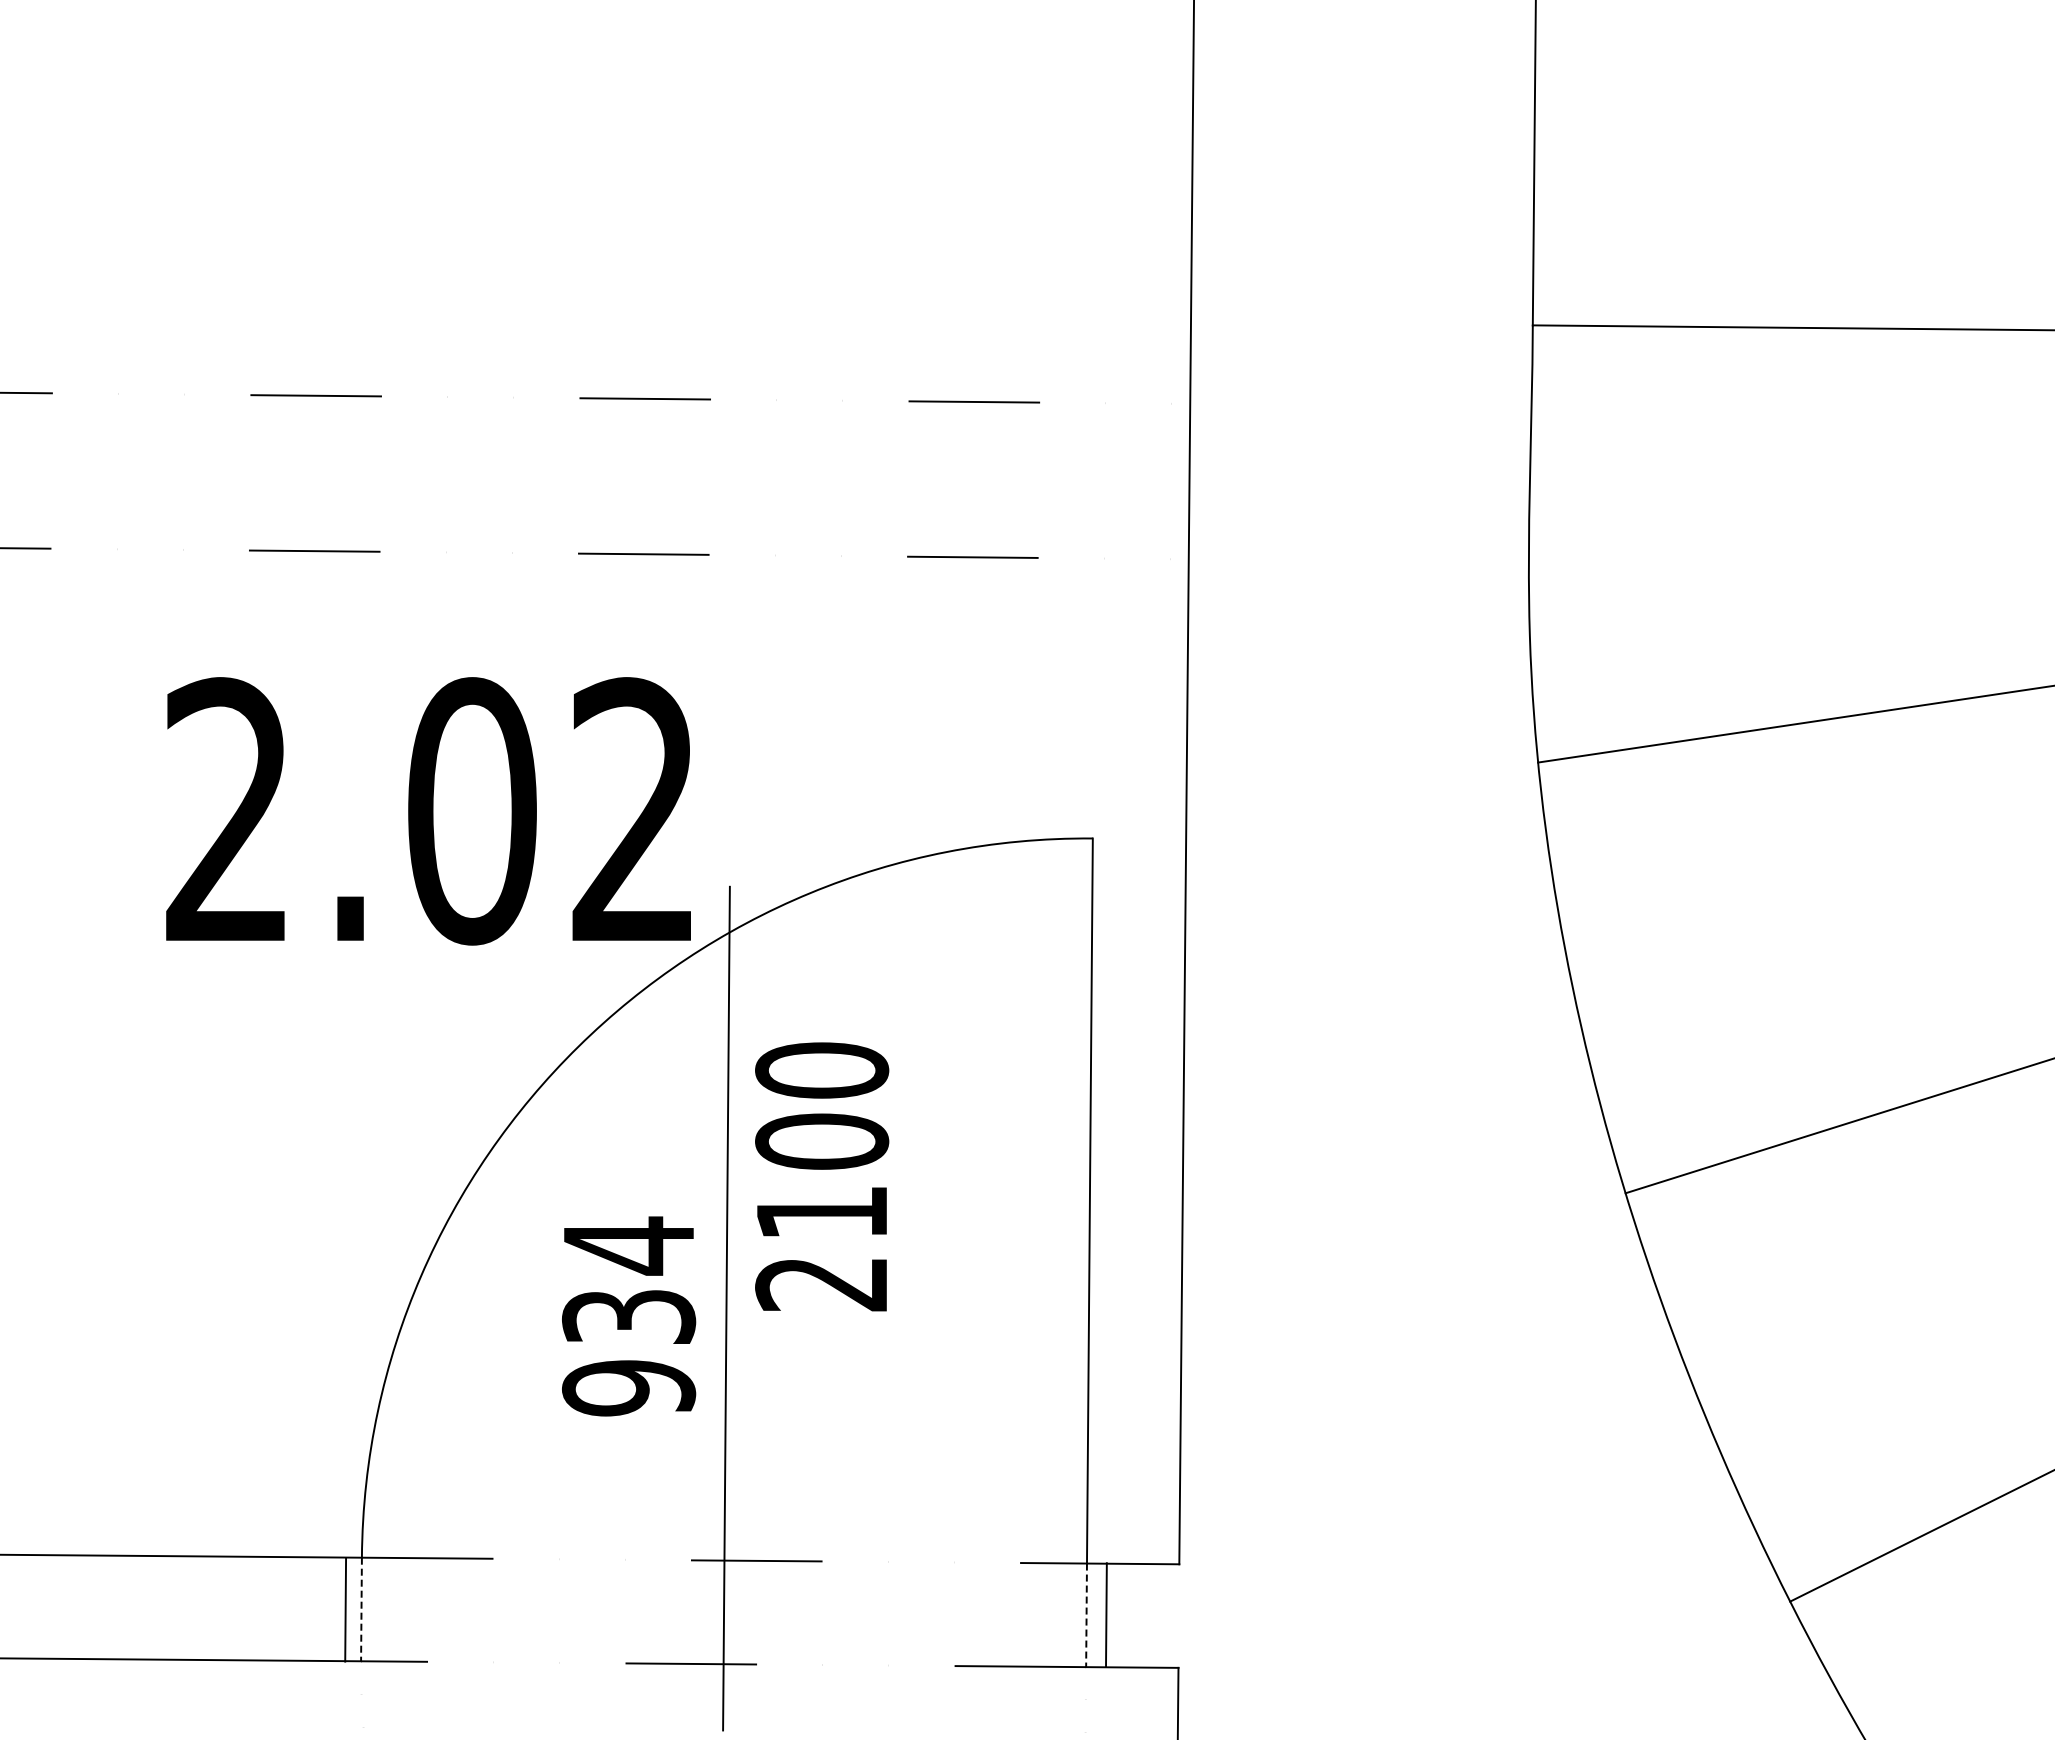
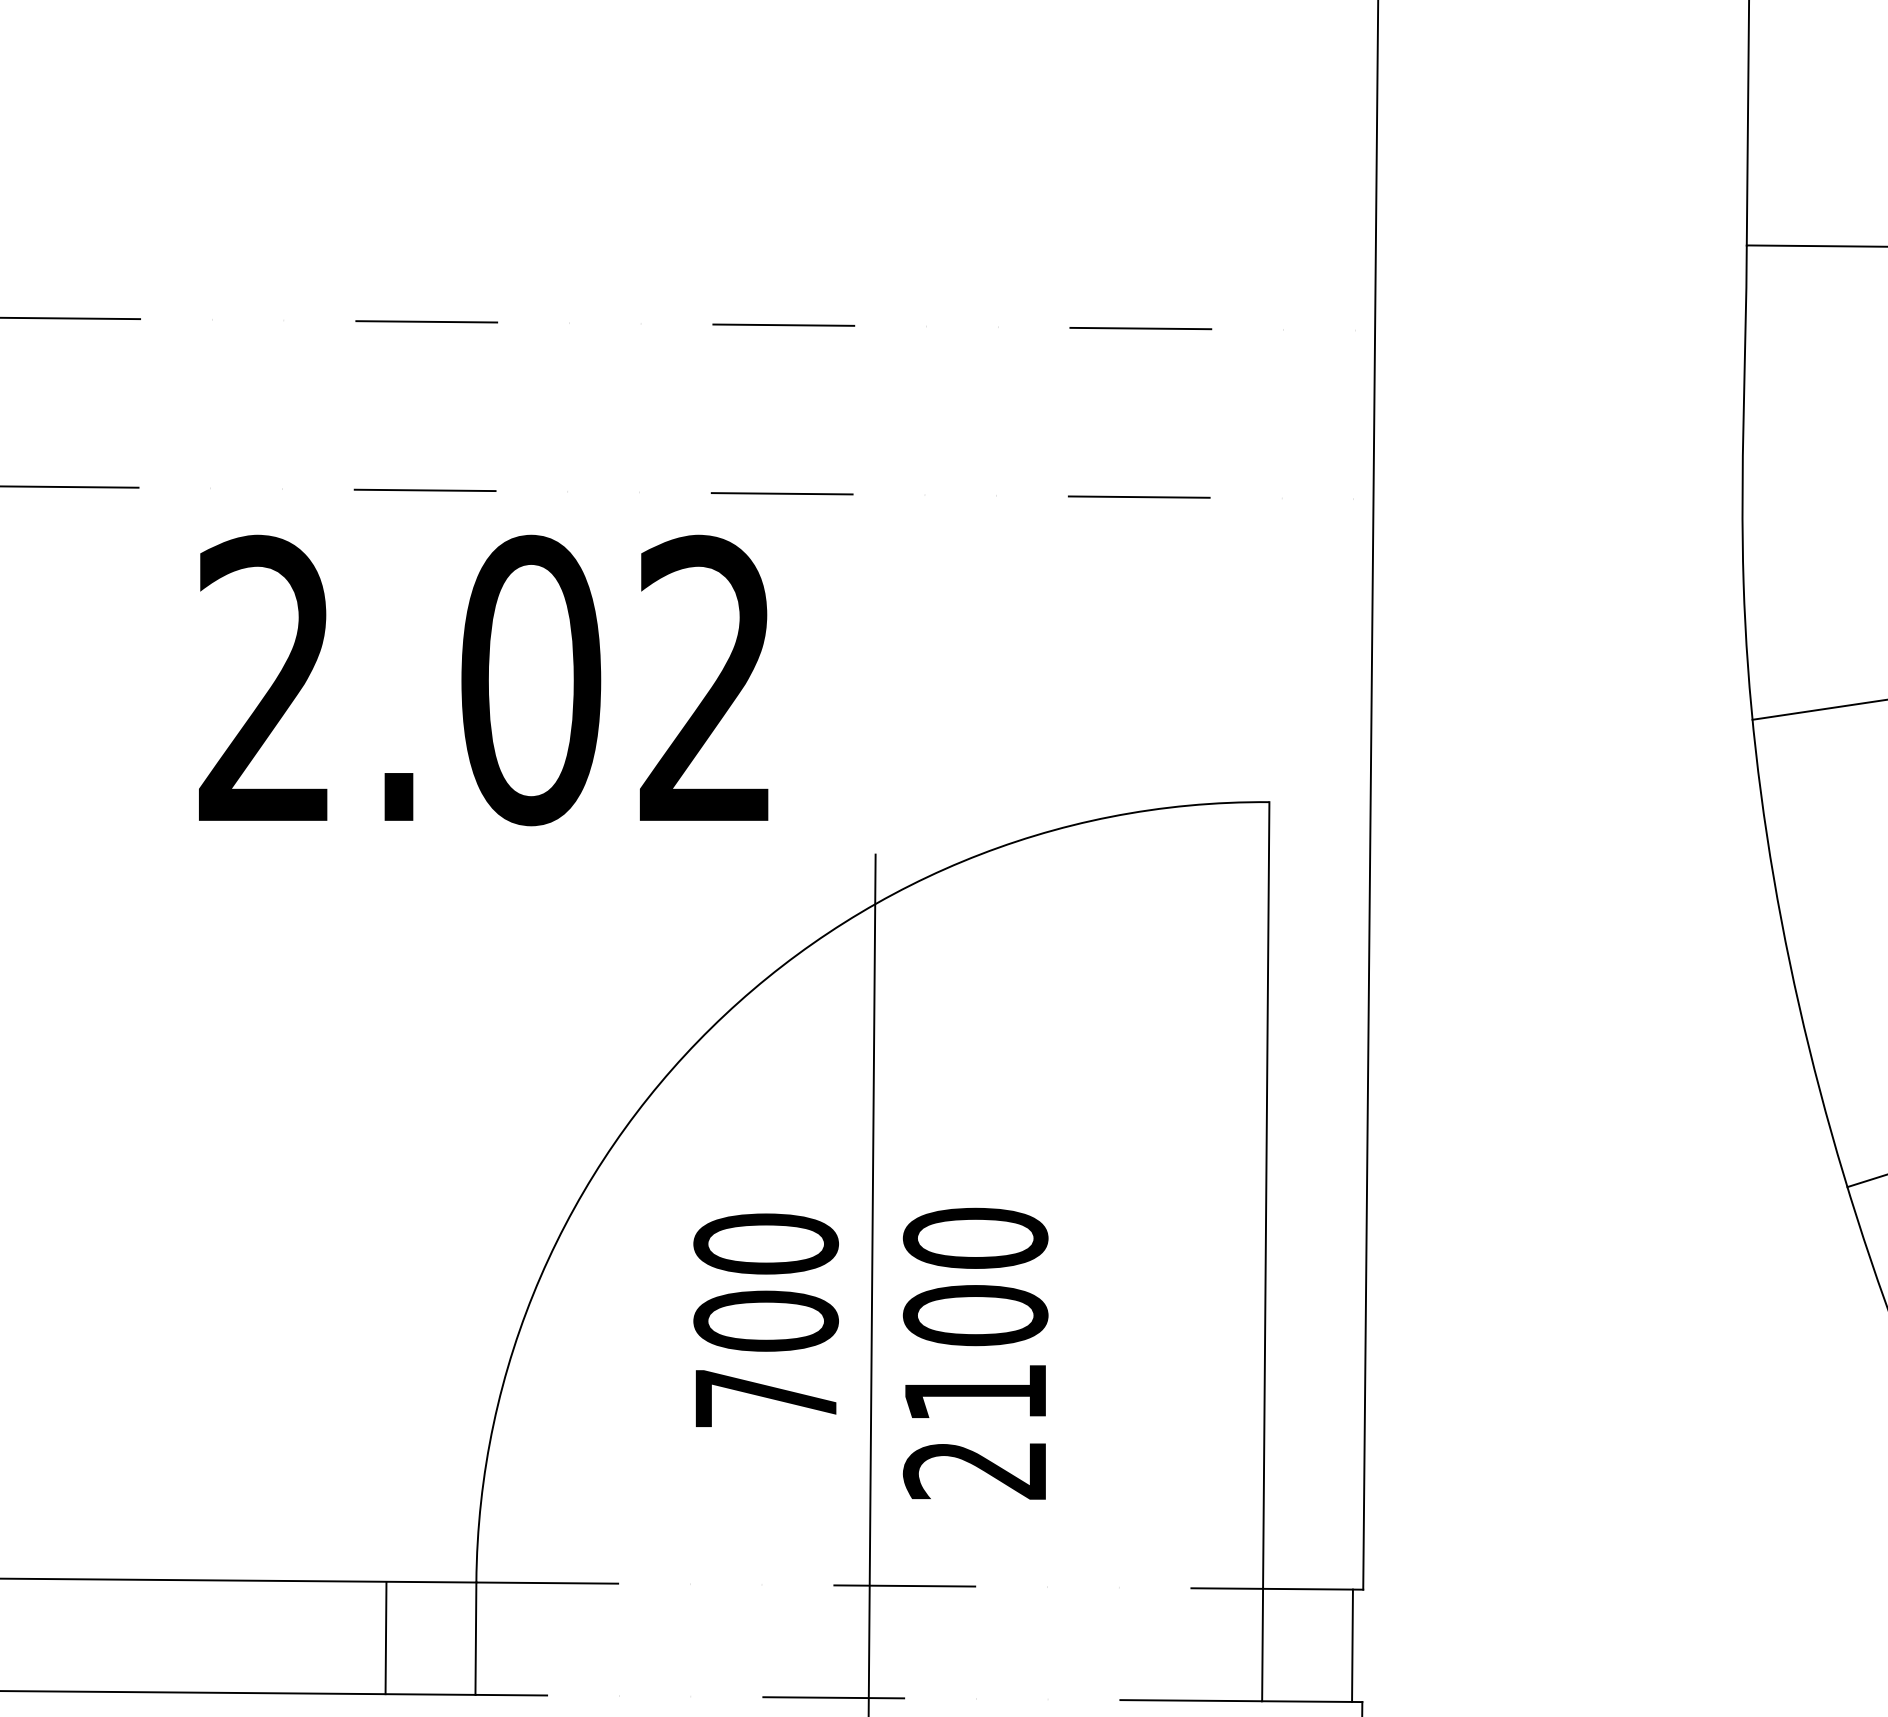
text: (428, 811) -> (483, 680), moved
text: (822, 1176) -> (976, 1353), moved
text: (629, 1316) -> (766, 1320), 934 -> 700
line: (345, 1609) -> (385, 1637), moved
line: (361, 1609) -> (475, 1638), dashed -> solid
line: (1106, 1614) -> (1352, 1645), moved
line: (1086, 1615) -> (1262, 1645), dashed -> solid

